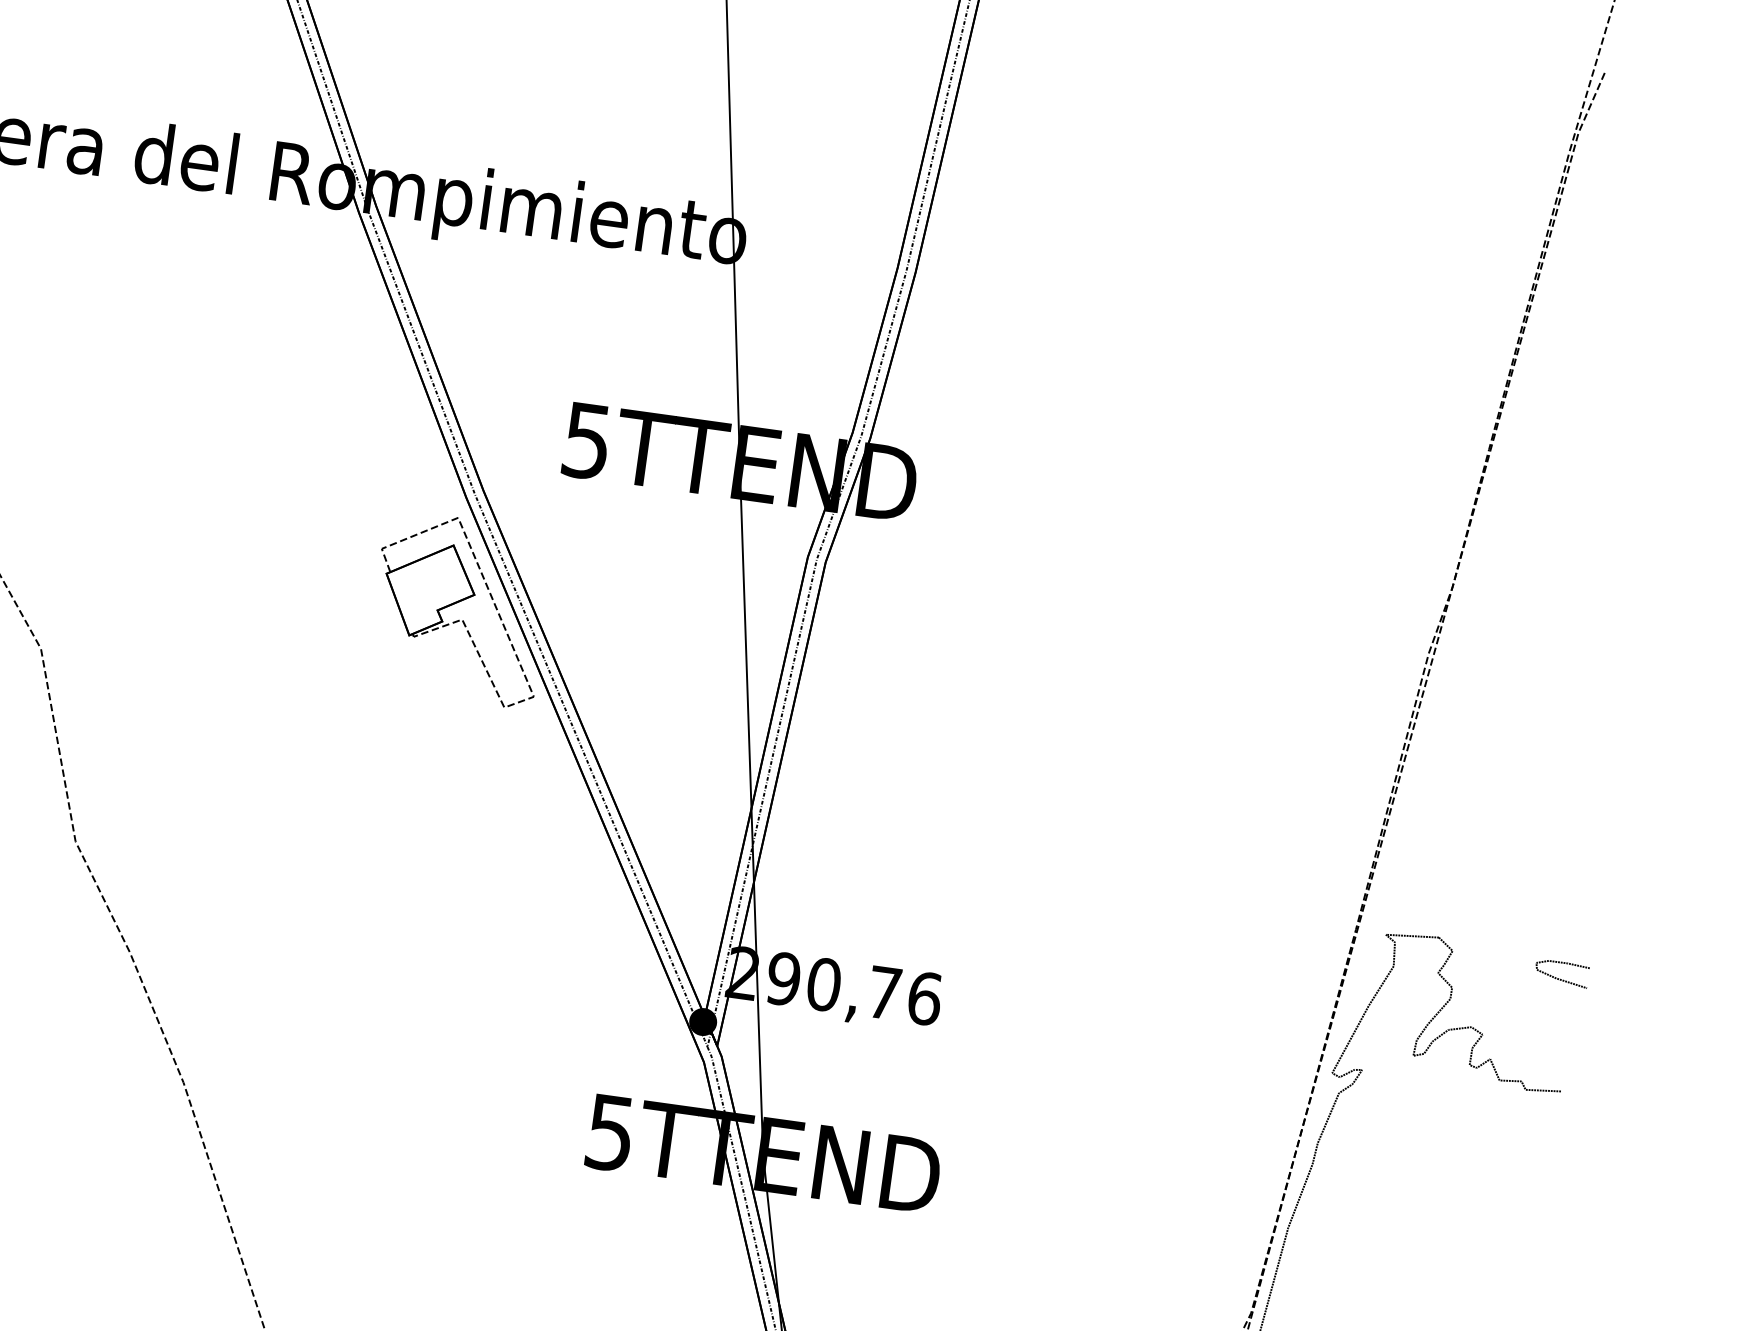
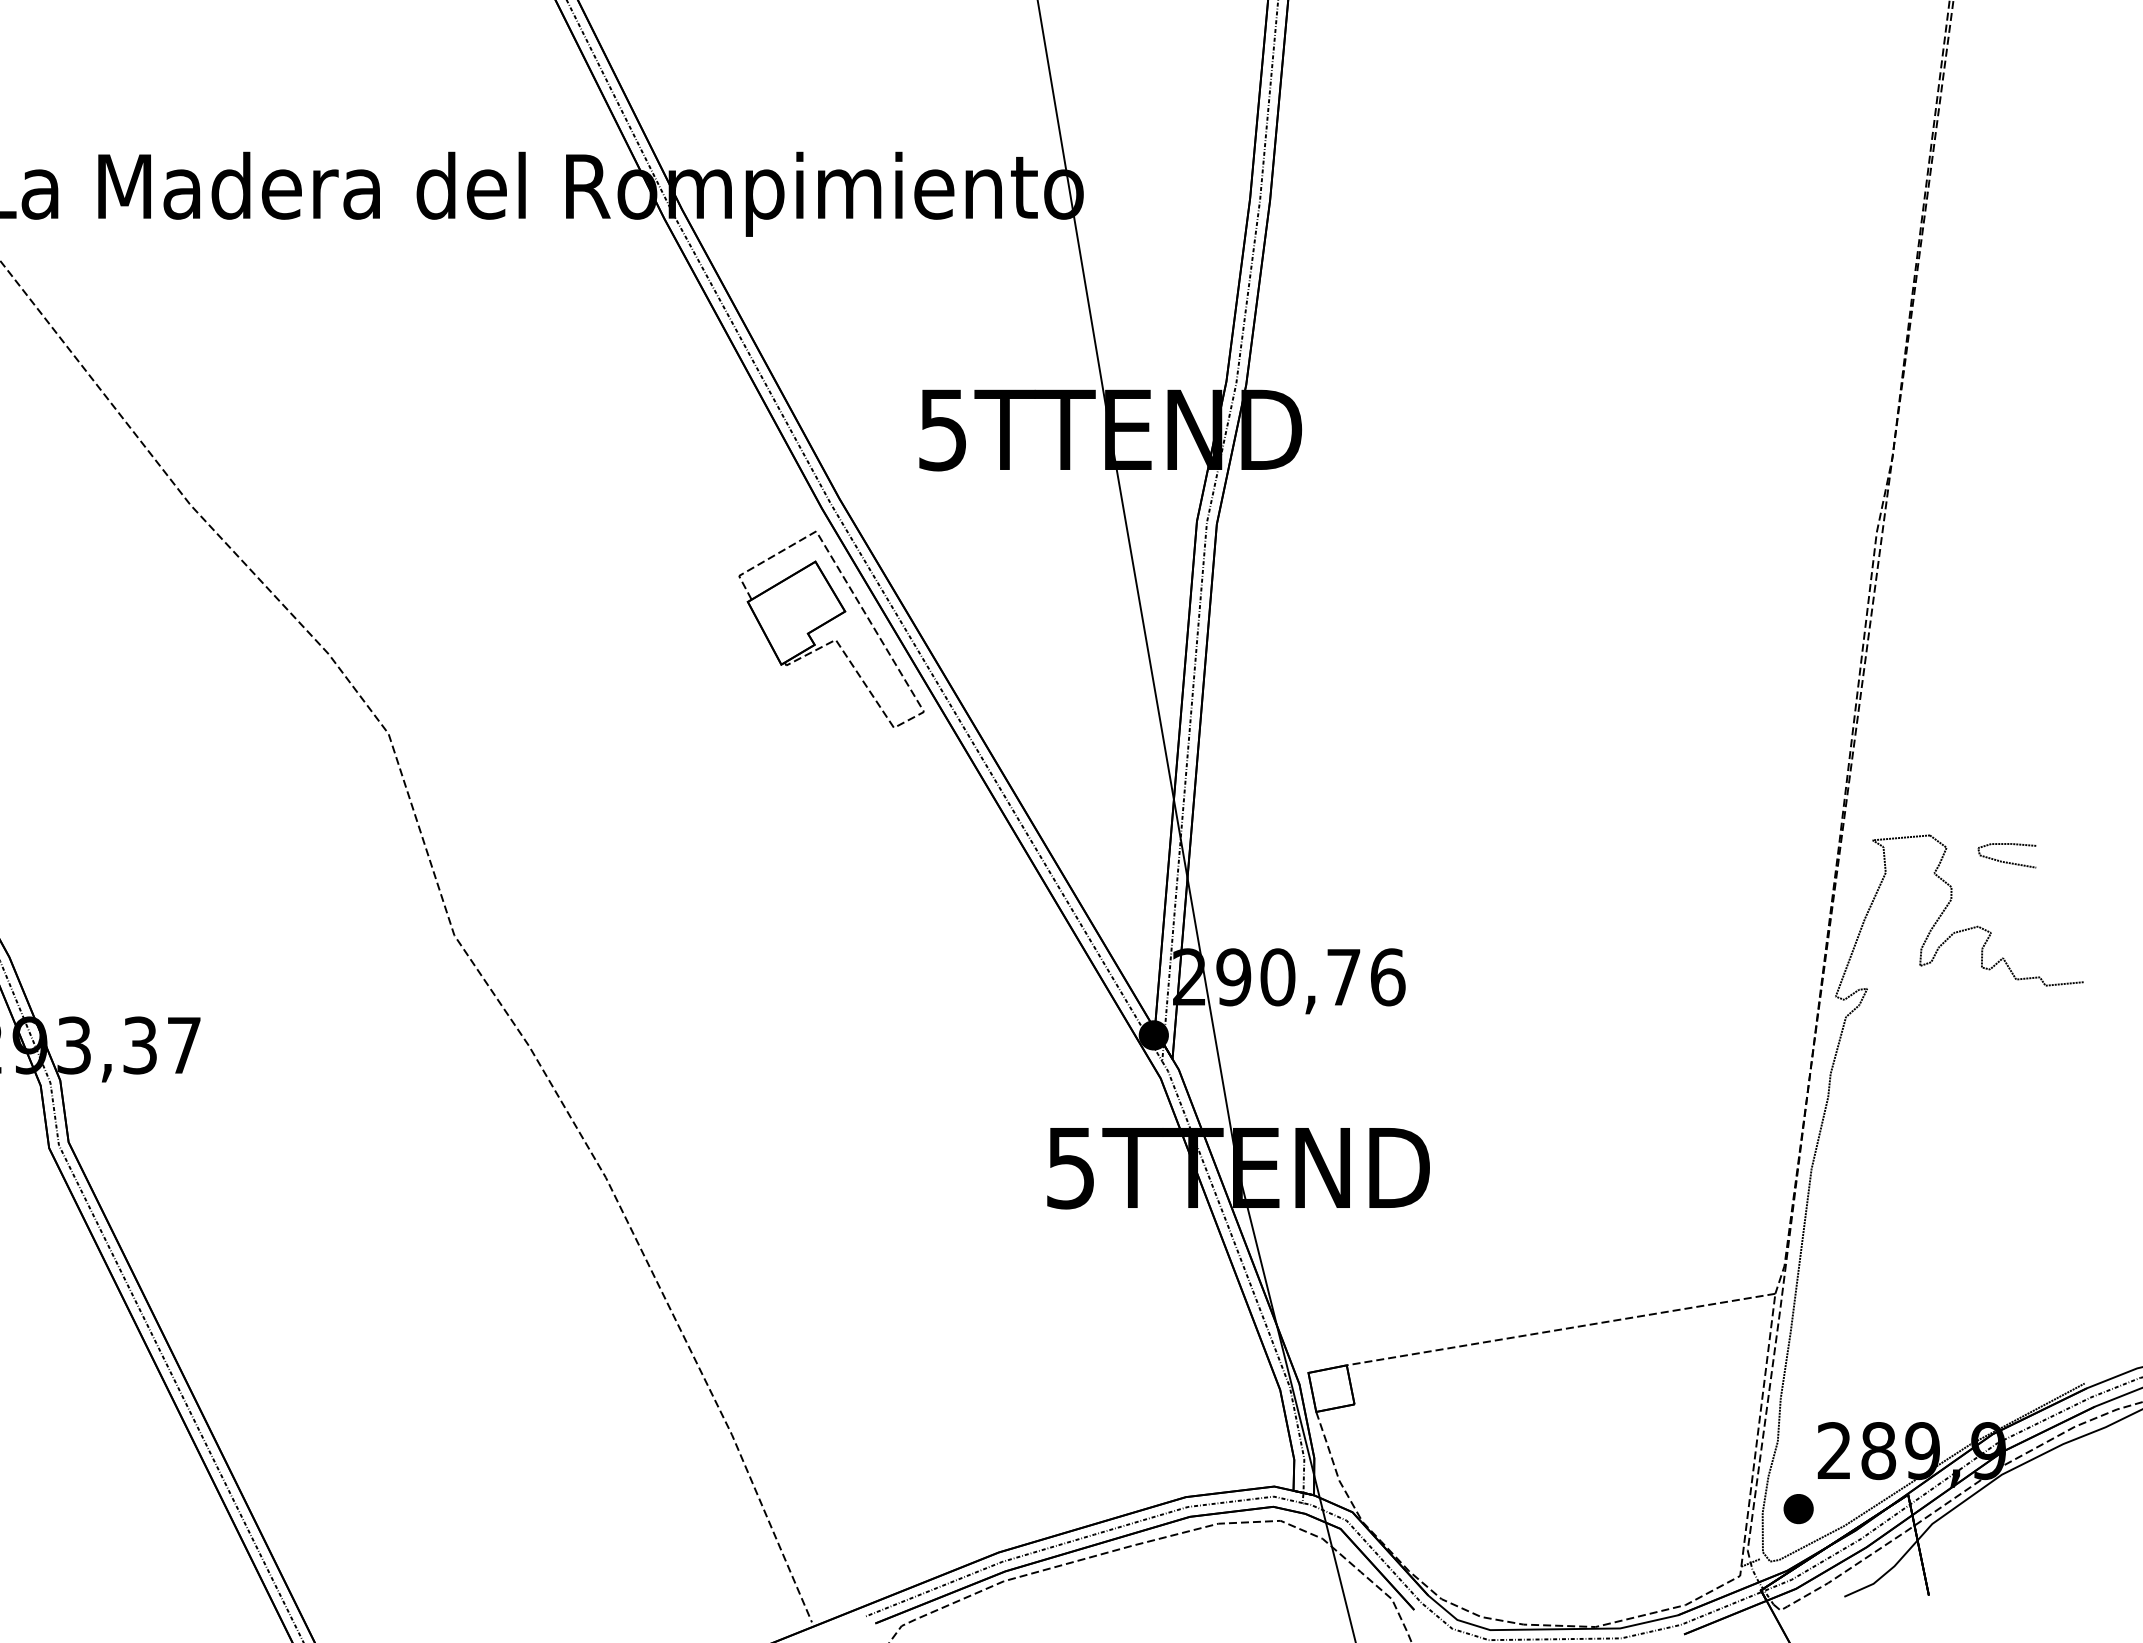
curve: (1560, 978) -> (2006, 861), moved

